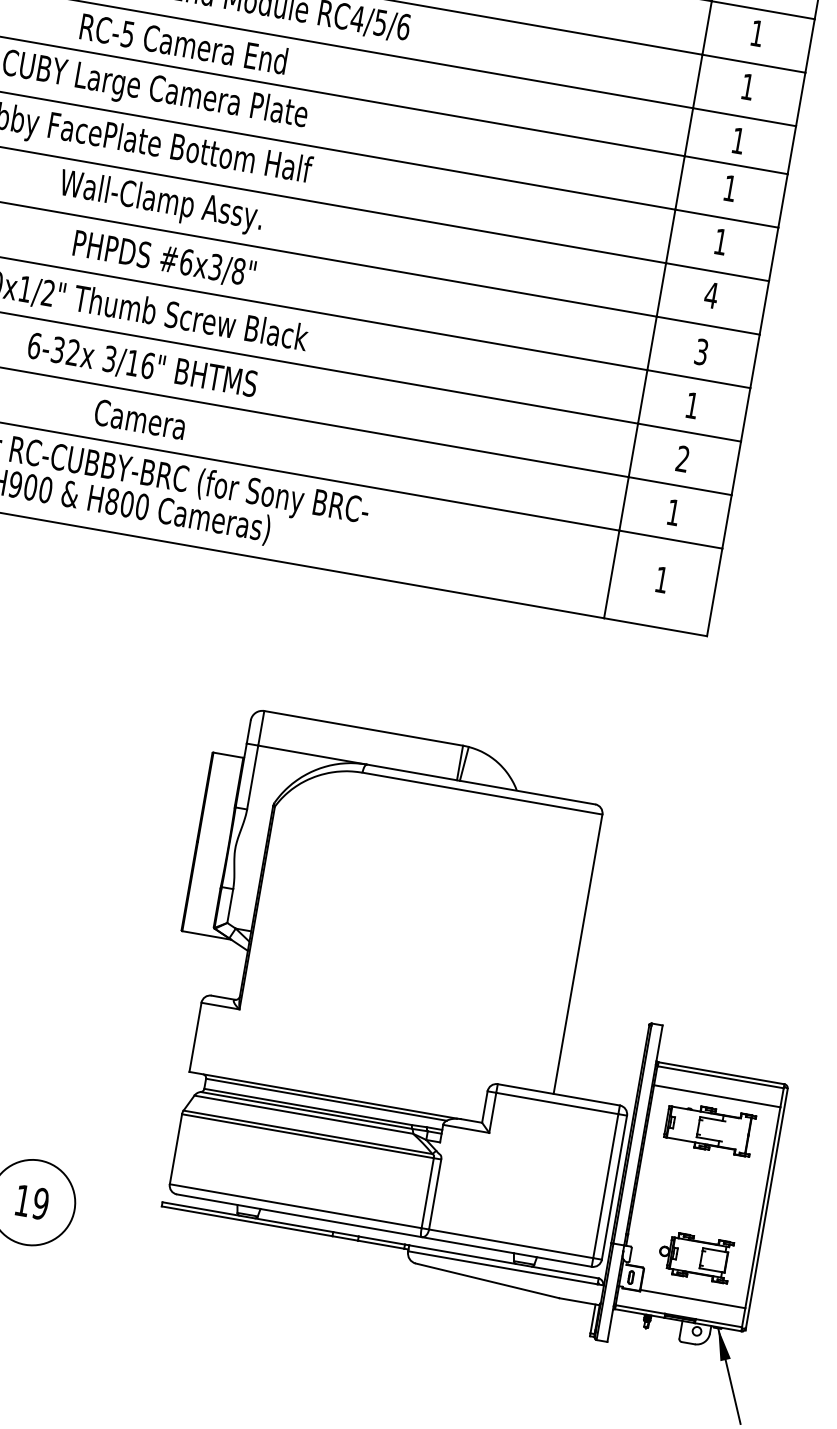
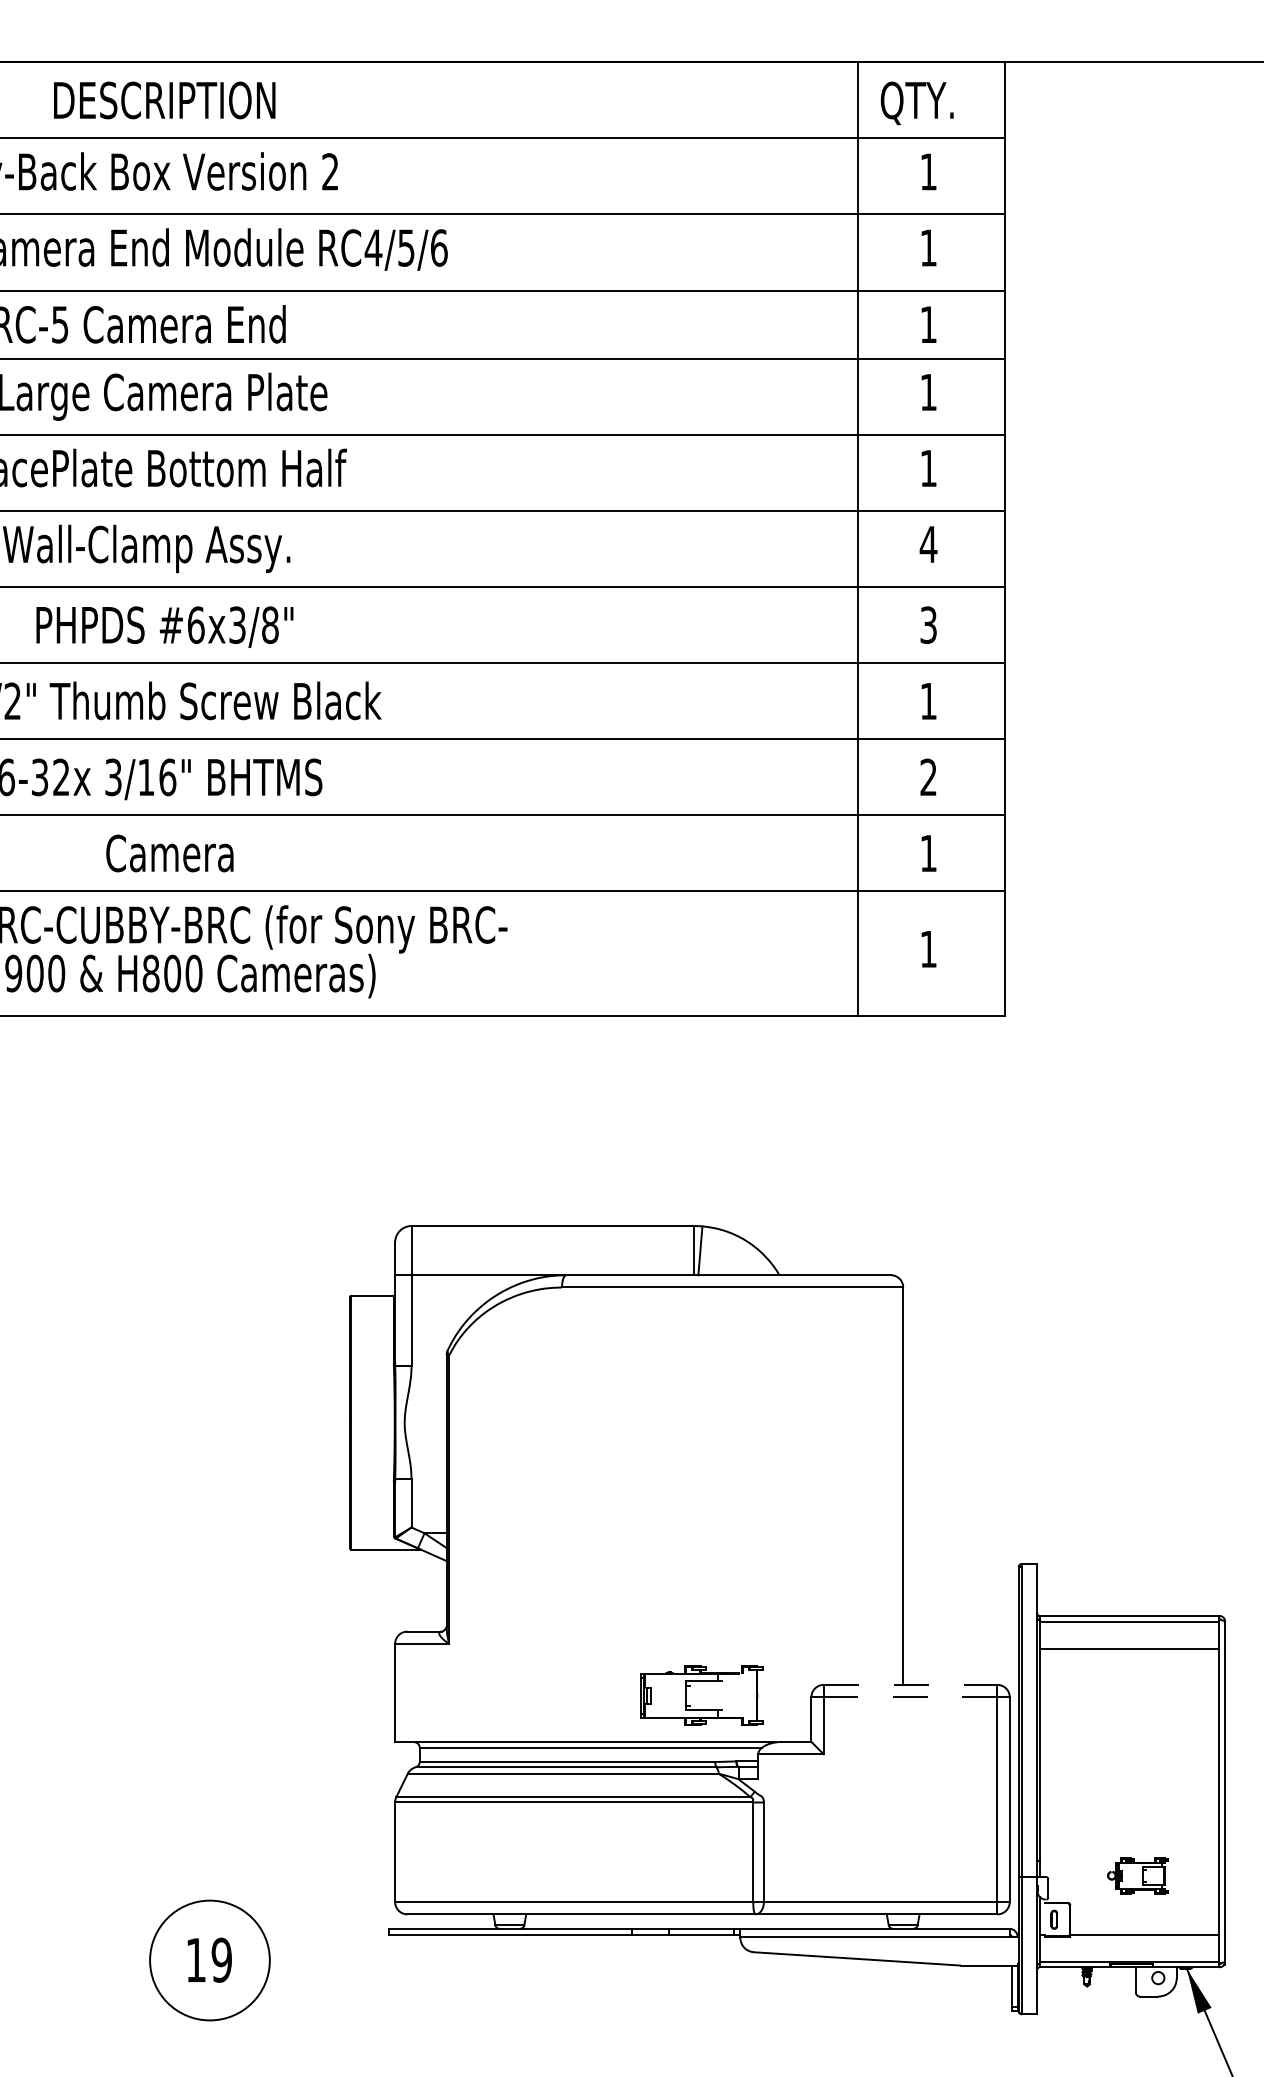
line: (558, 1094) -> (910, 1684), solid -> dashed
line: (557, 1103) -> (910, 1697), solid -> dashed
part: (711, 1118) -> (701, 1681), moved
part: (694, 1256) -> (1137, 1875), size x0.6

